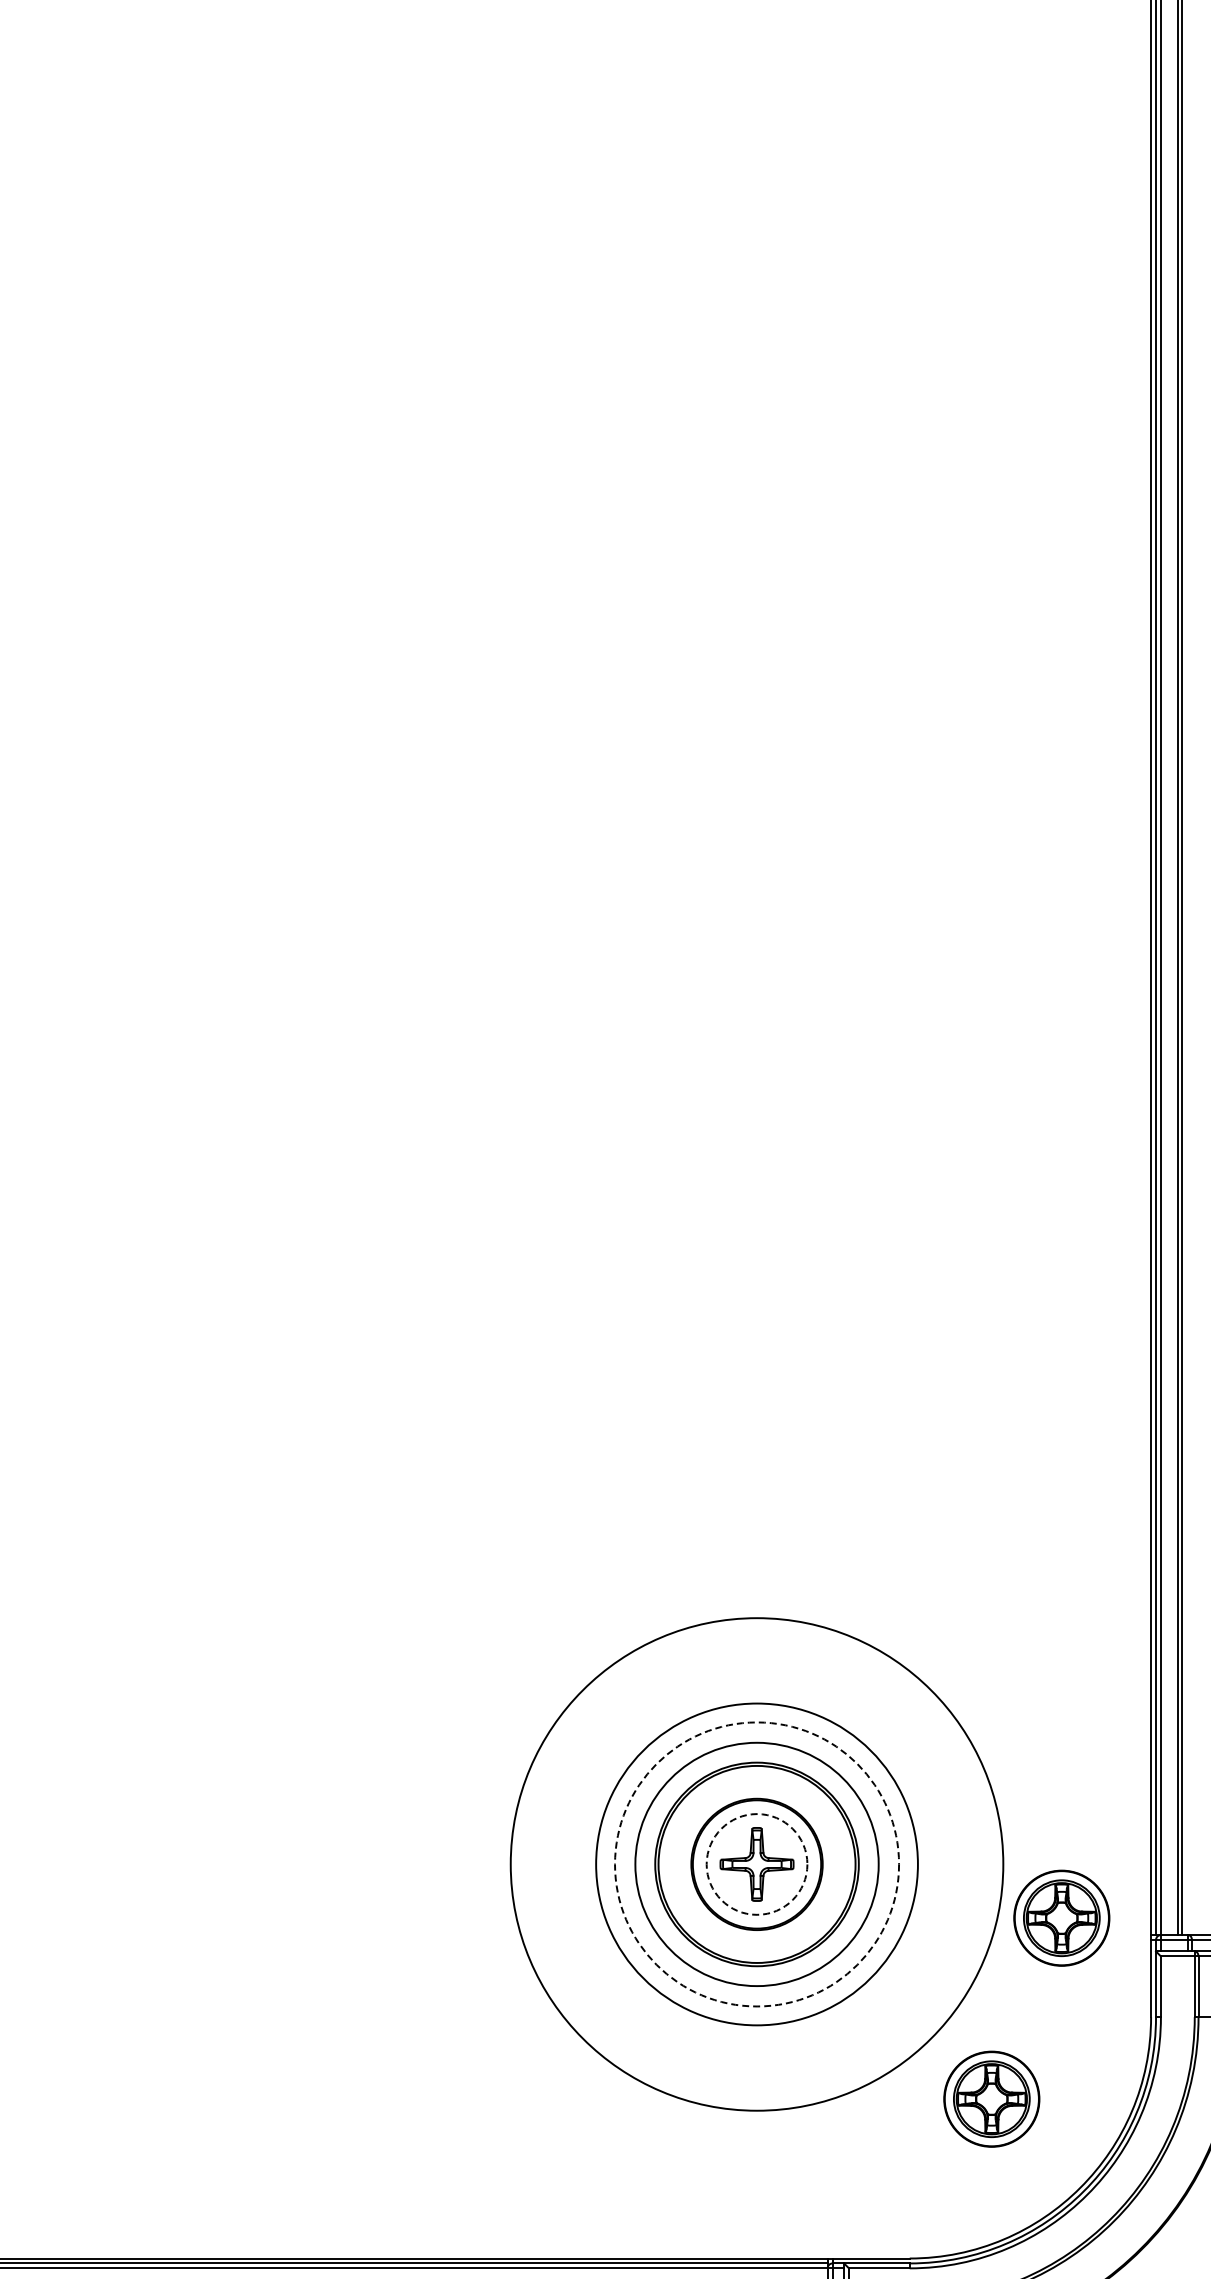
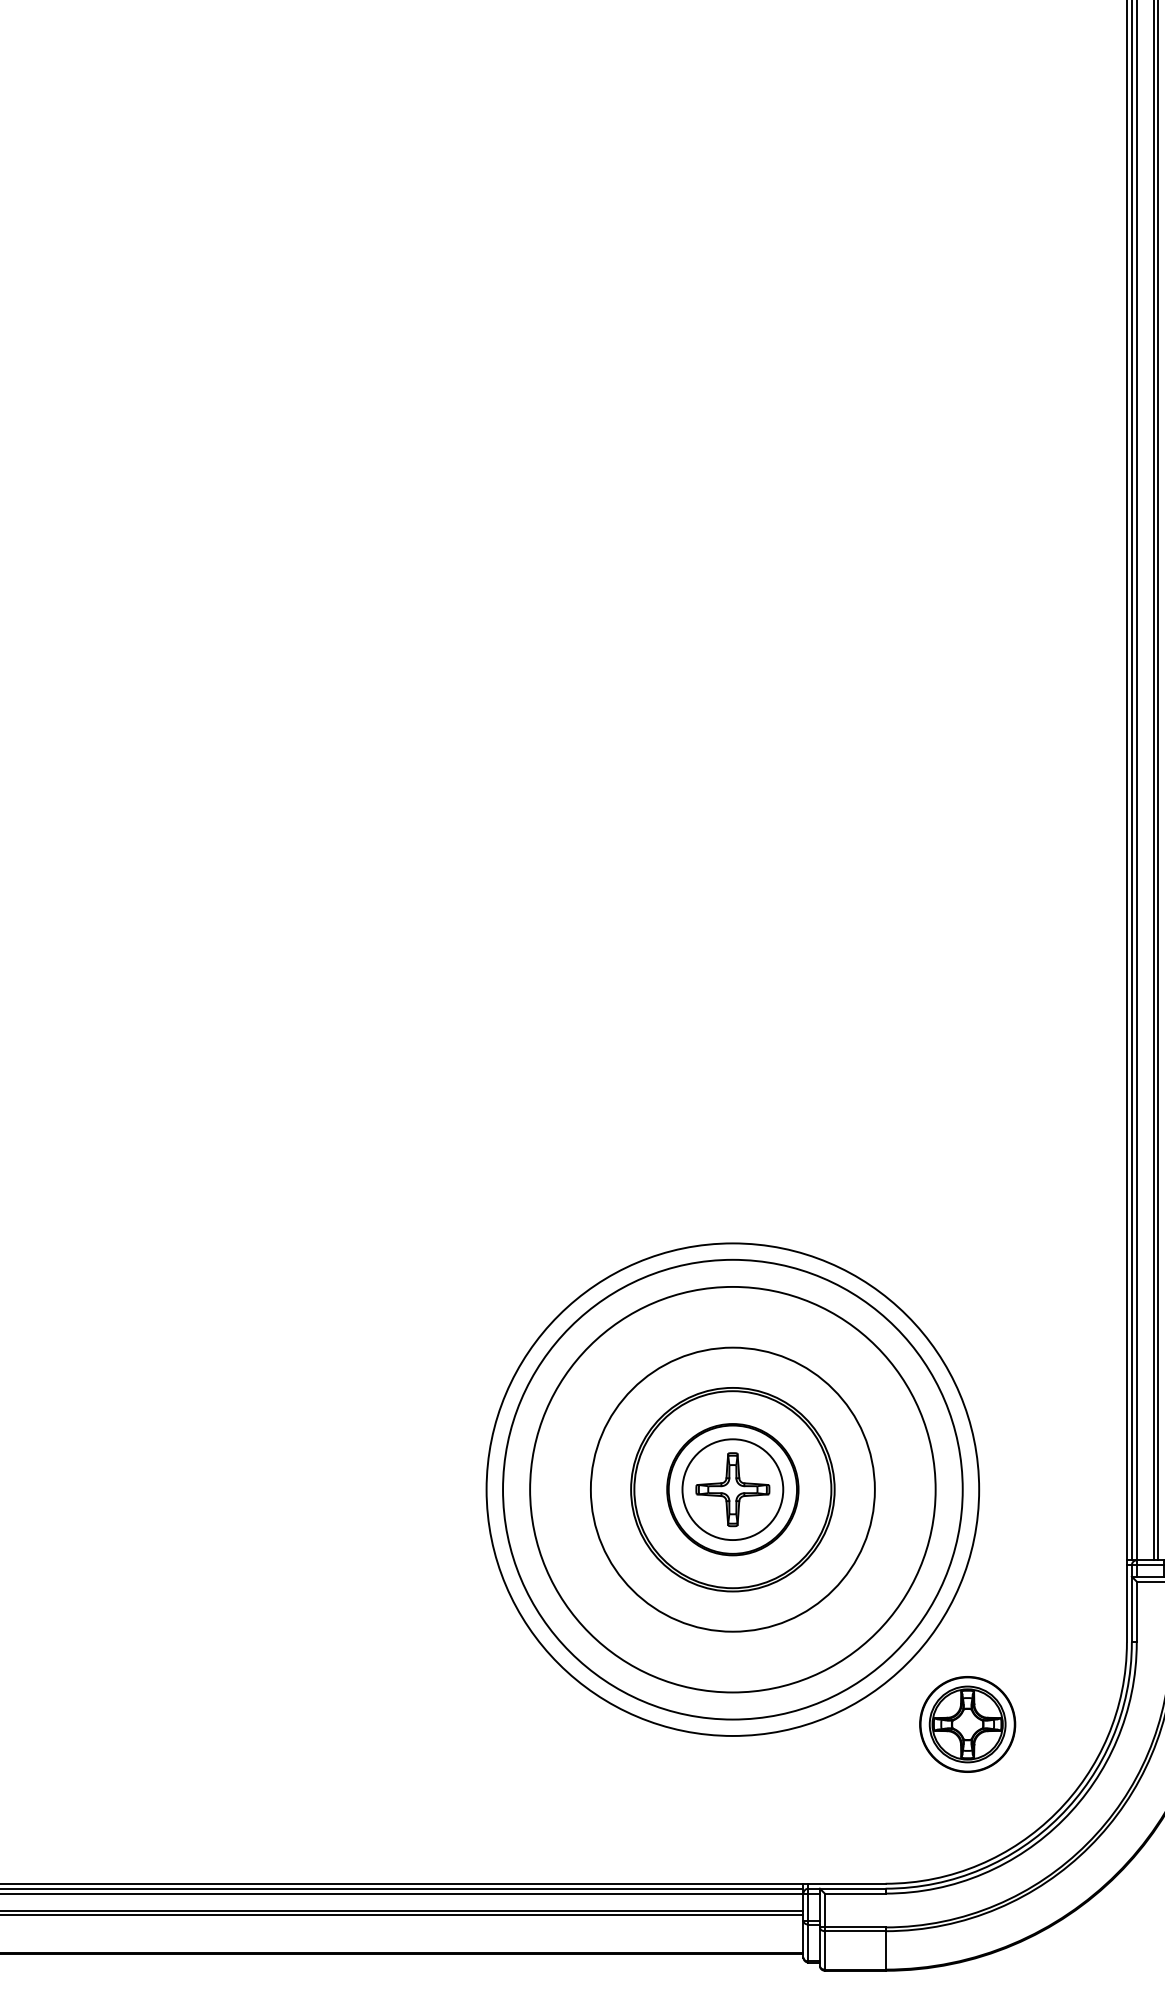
circle: (756, 1864) -> (732, 1489), dashed -> solid
circle: (756, 1864) -> (732, 1489), size x1.43
circle: (756, 1864) -> (732, 1489), size x1.67
circle: (757, 1864) -> (733, 1489), dashed -> solid
part: (1061, 1917) -> (1037, 1542), removed

